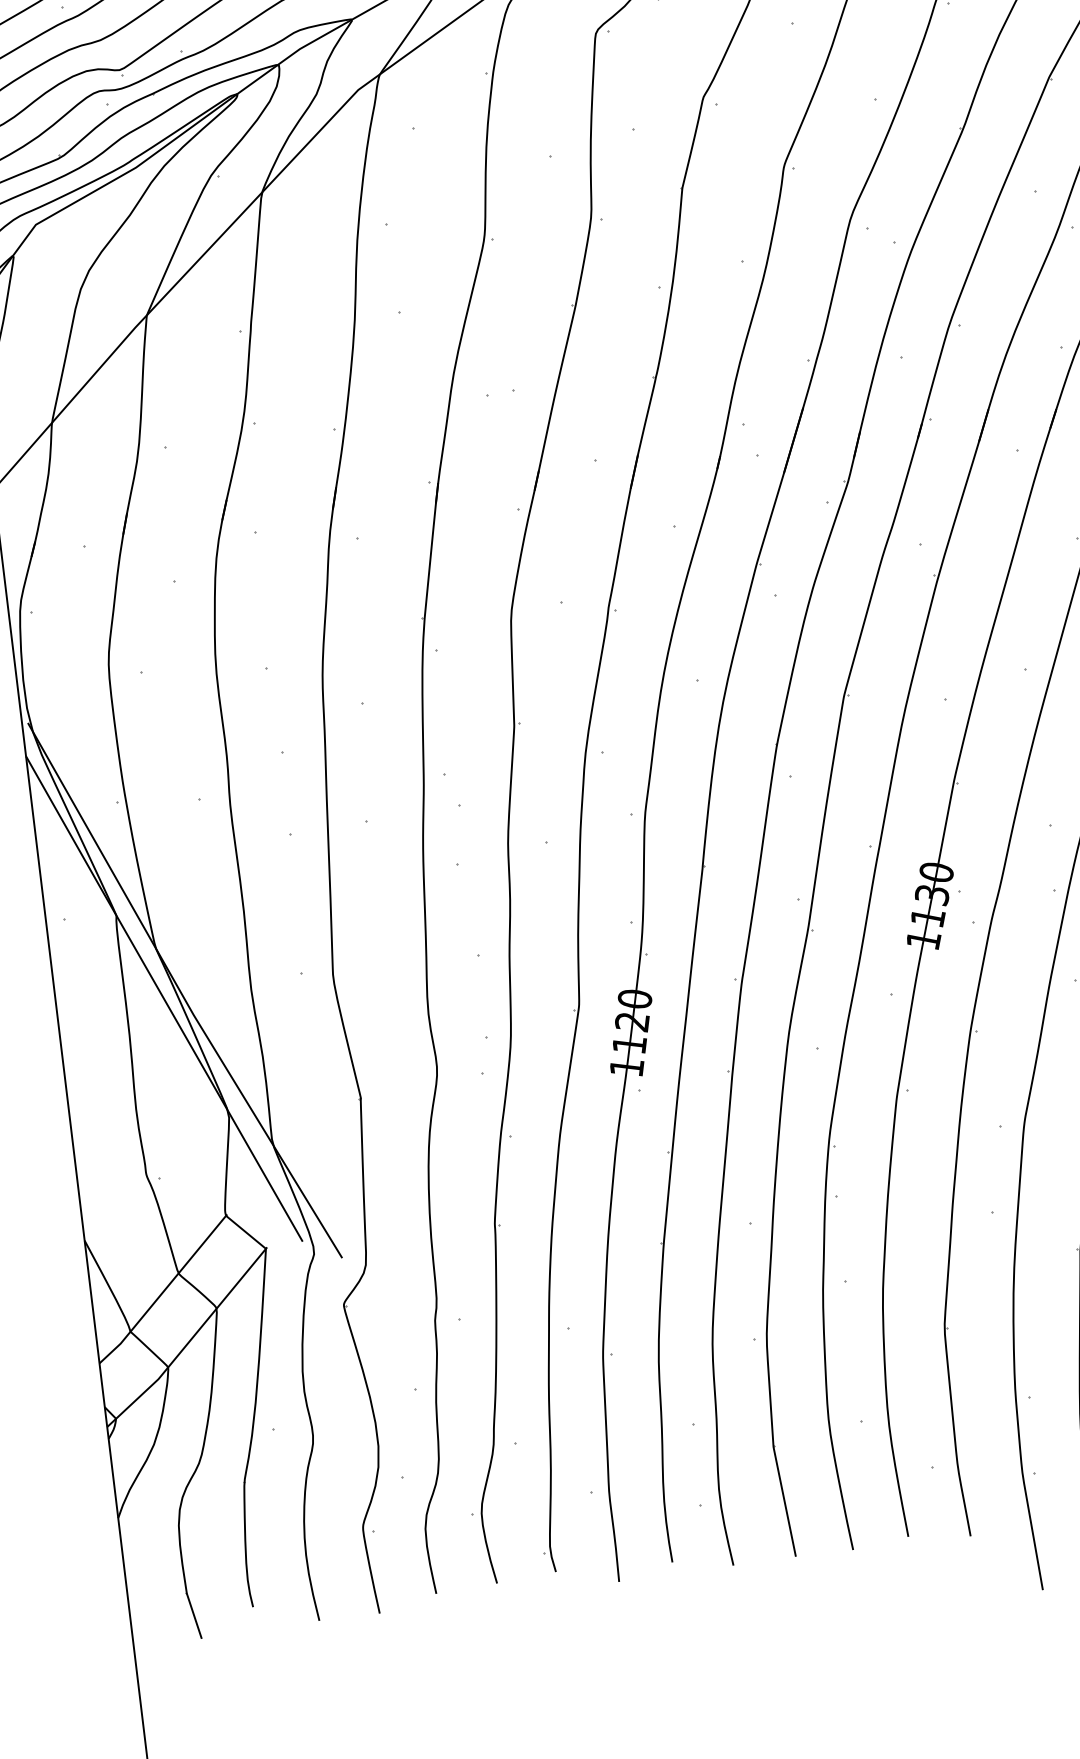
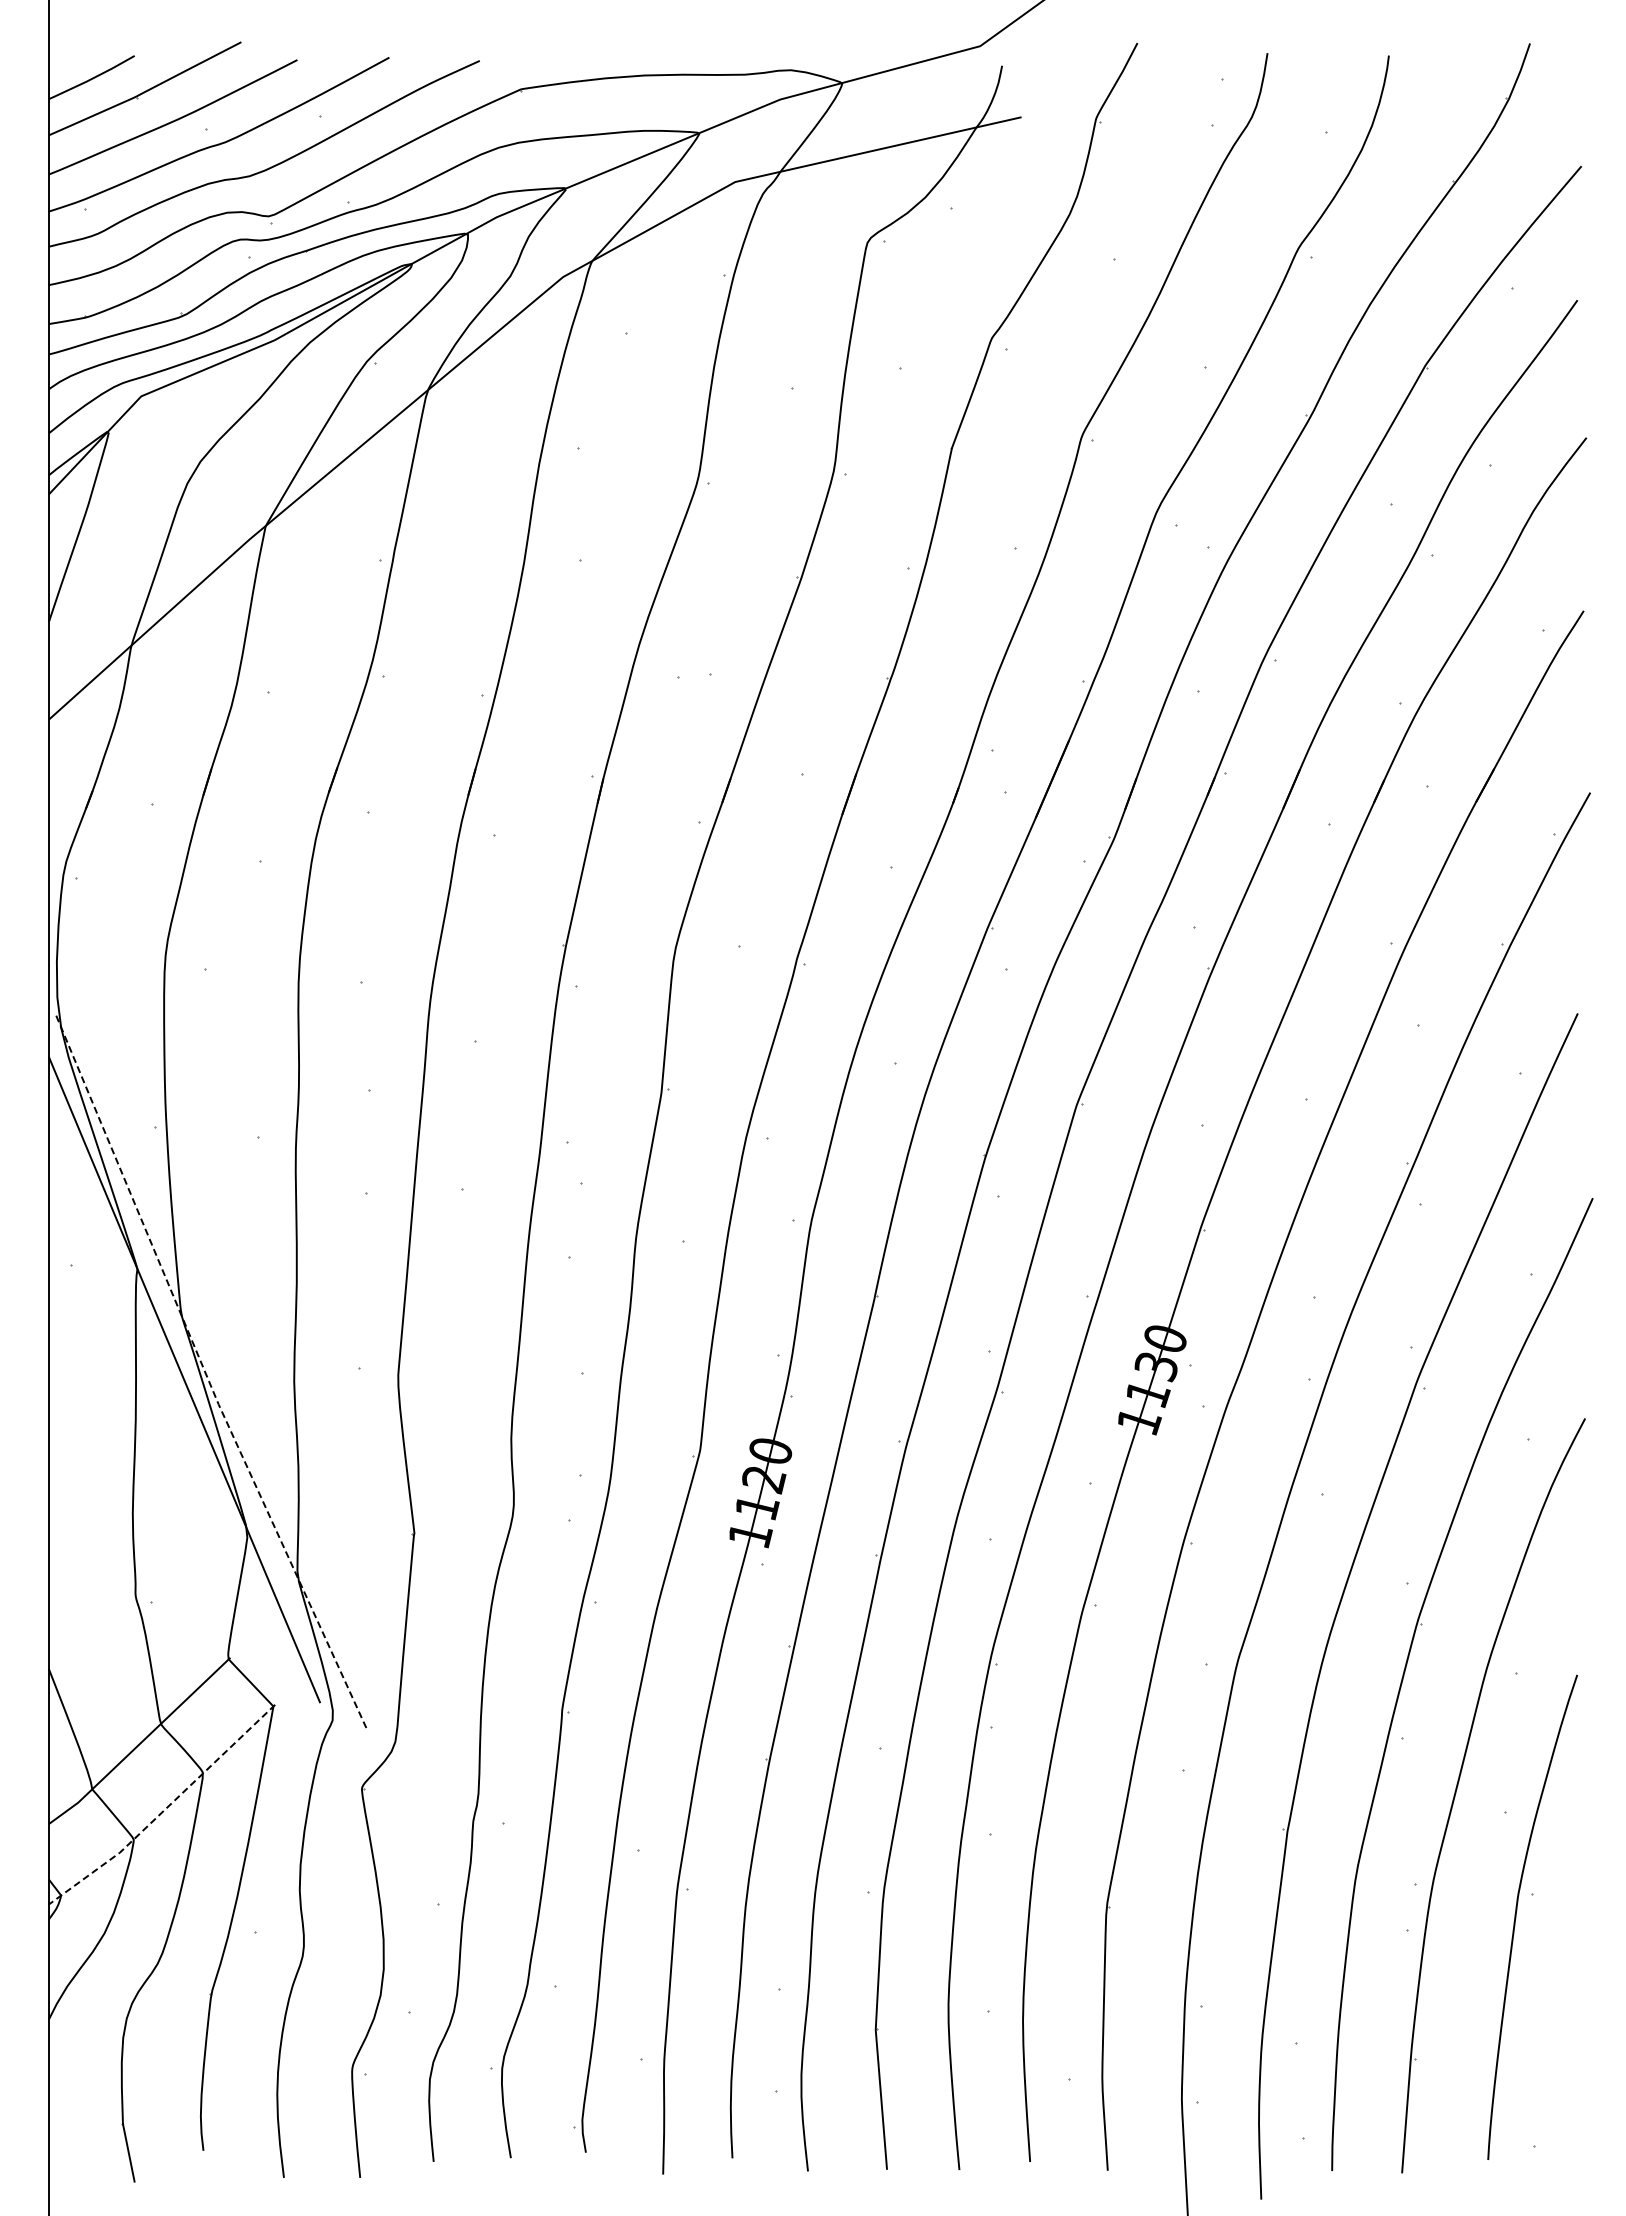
line: (181, 994) -> (206, 1376), solid -> dashed
line: (190, 1340) -> (165, 1809), solid -> dashed

